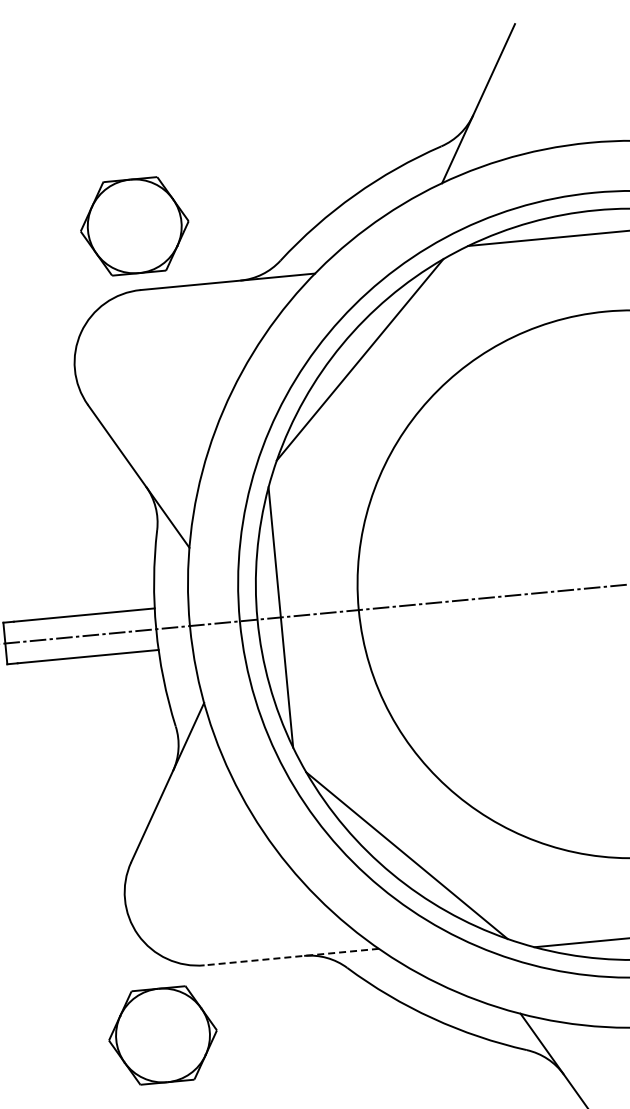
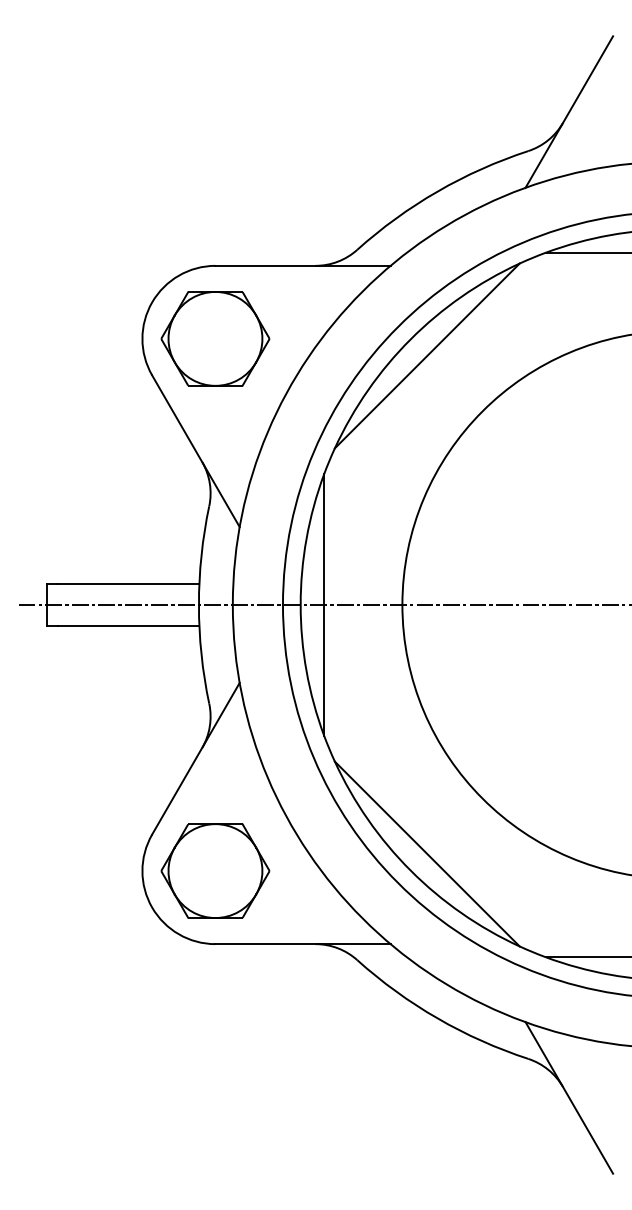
part: (134, 225) -> (215, 338), moved
line: (292, 957) -> (303, 944), dashed -> solid
part: (162, 1034) -> (215, 870), moved

